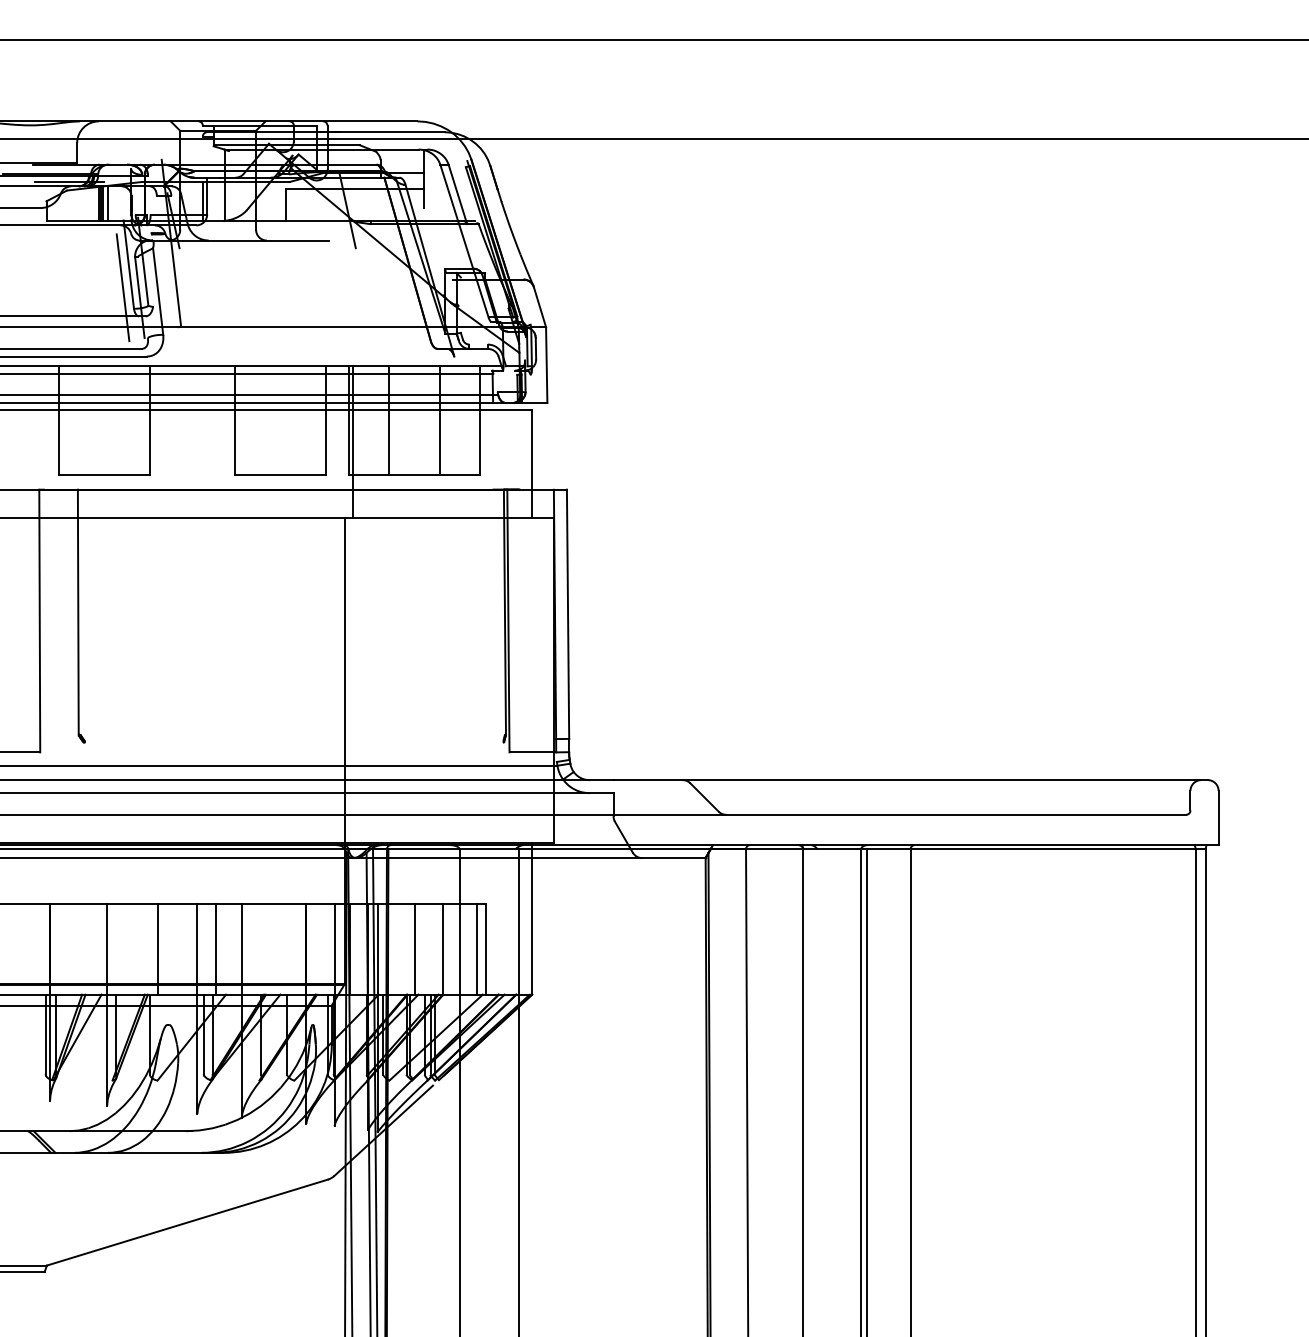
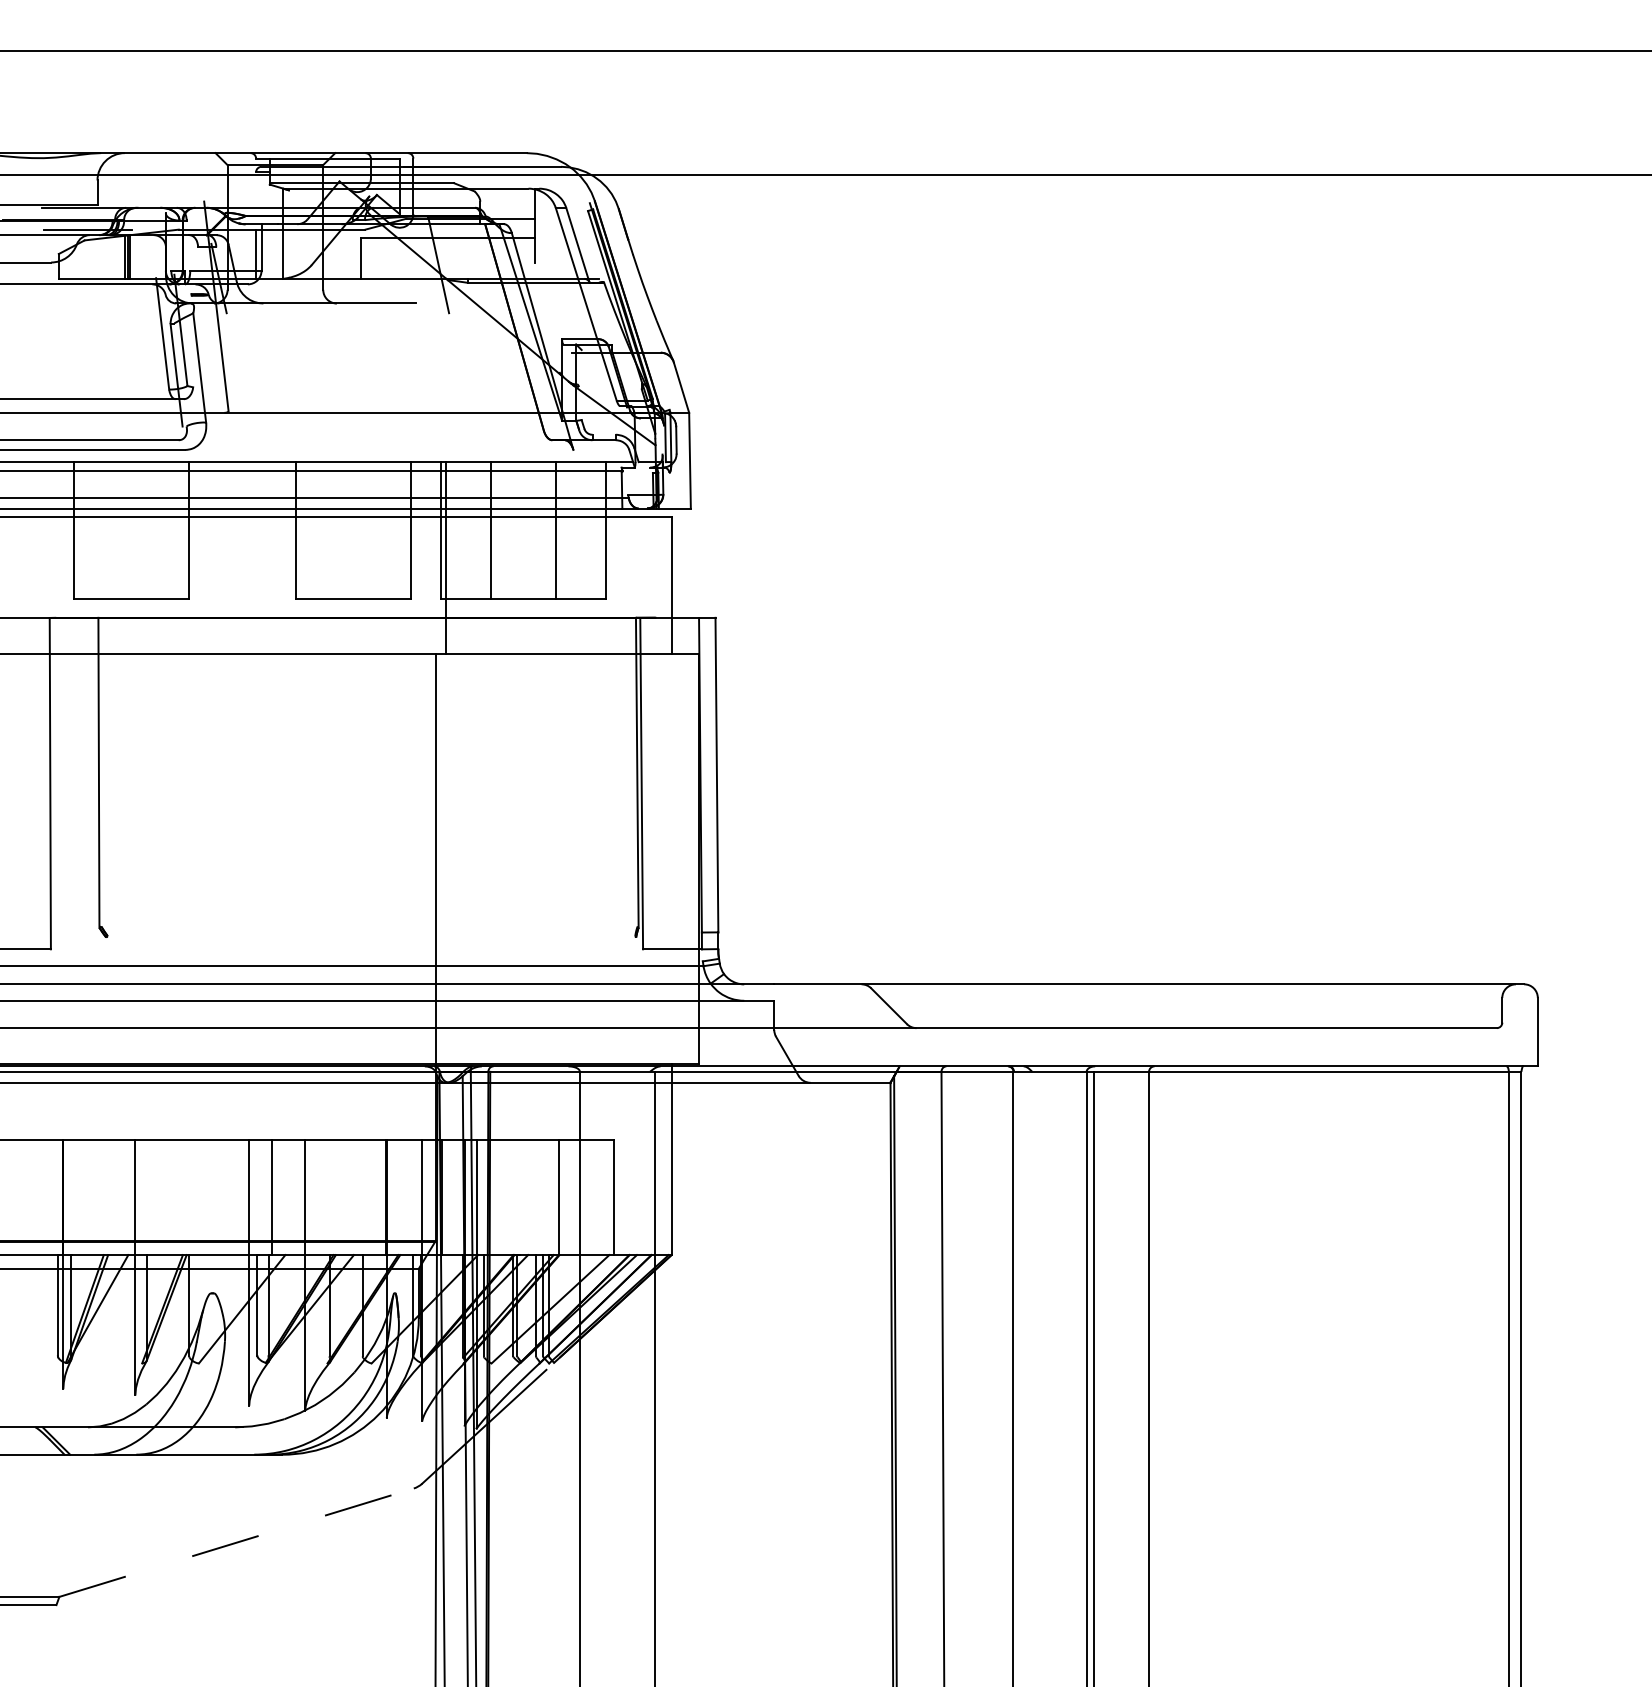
line: (108, 203) -> (136, 256), removed
line: (123, 287) -> (155, 362), removed
line: (158, 949) -> (200, 1197), removed
line: (414, 949) -> (523, 1197), removed
line: (476, 949) -> (601, 1197), removed
line: (188, 1222) -> (237, 1542), solid -> dashed

